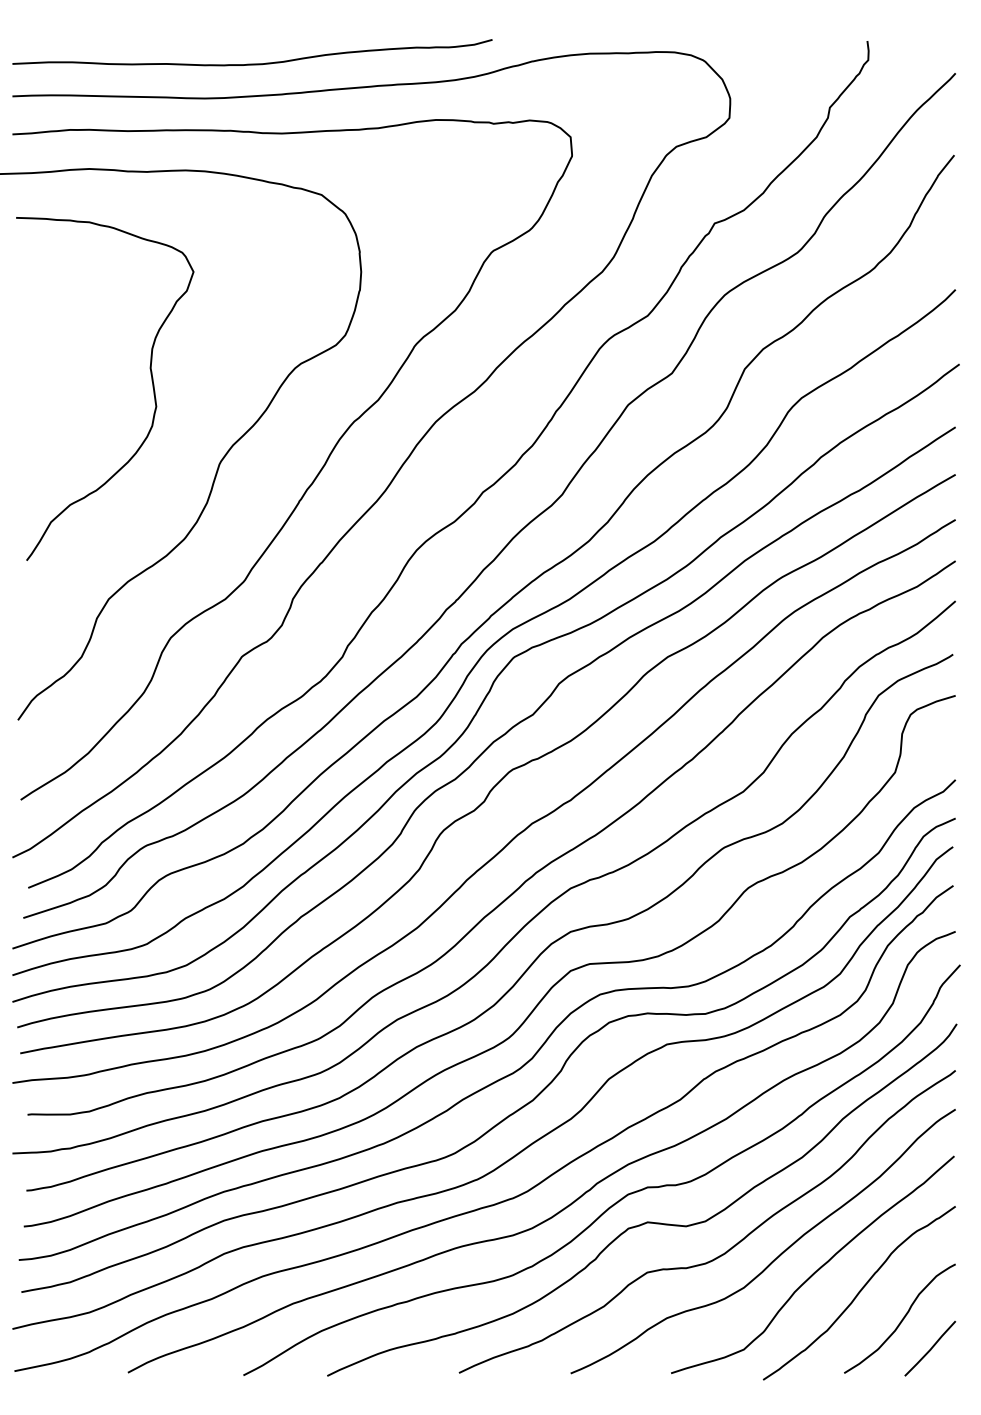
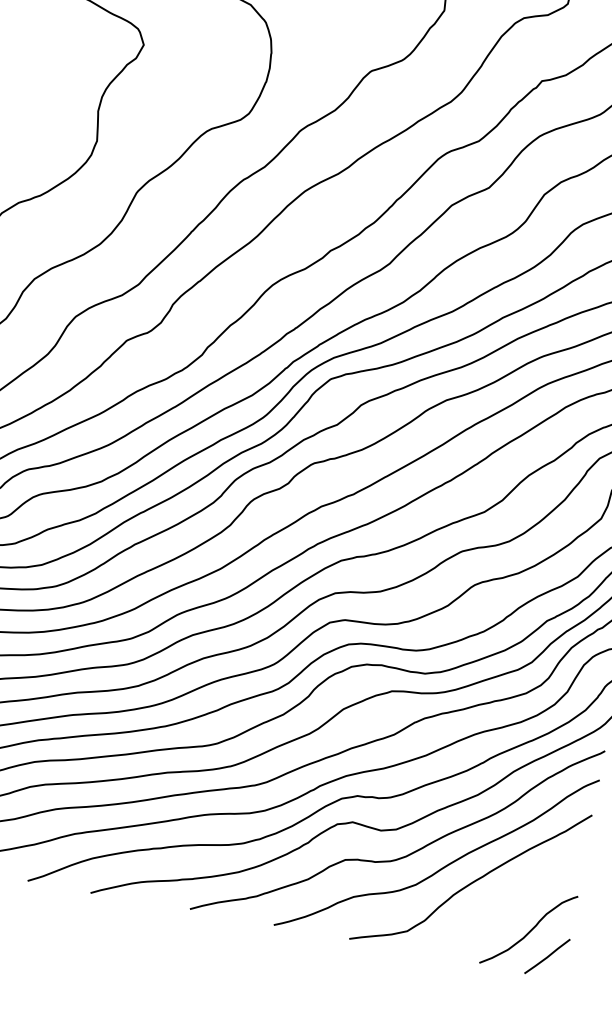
curve: (858, 1293) -> (501, 905), removed

